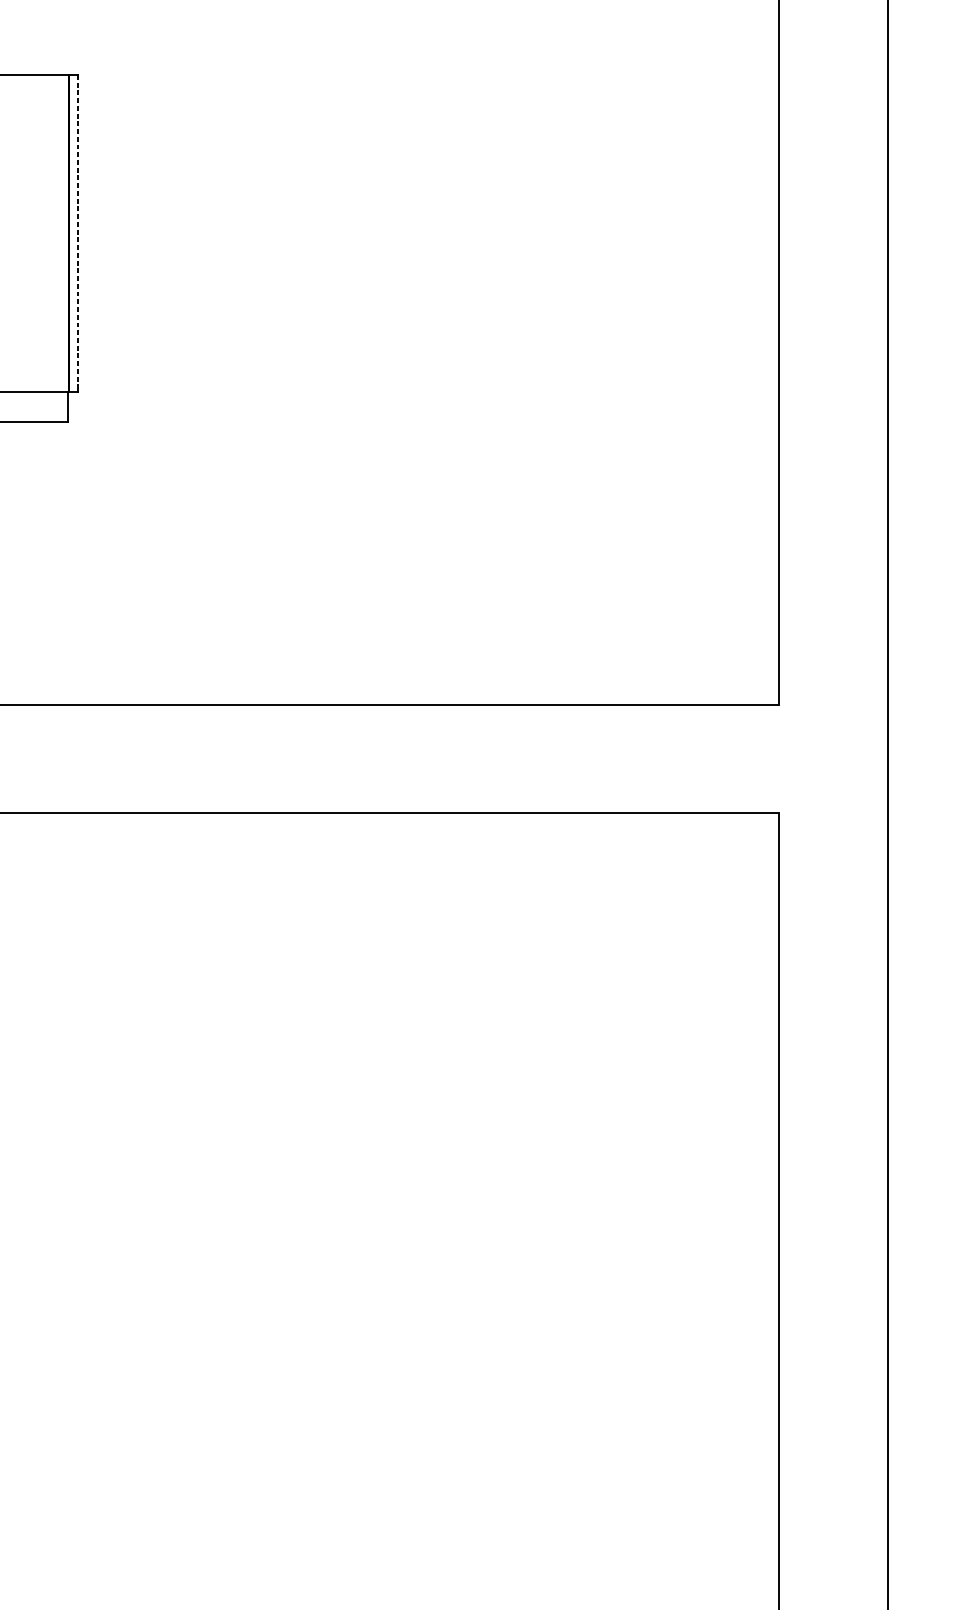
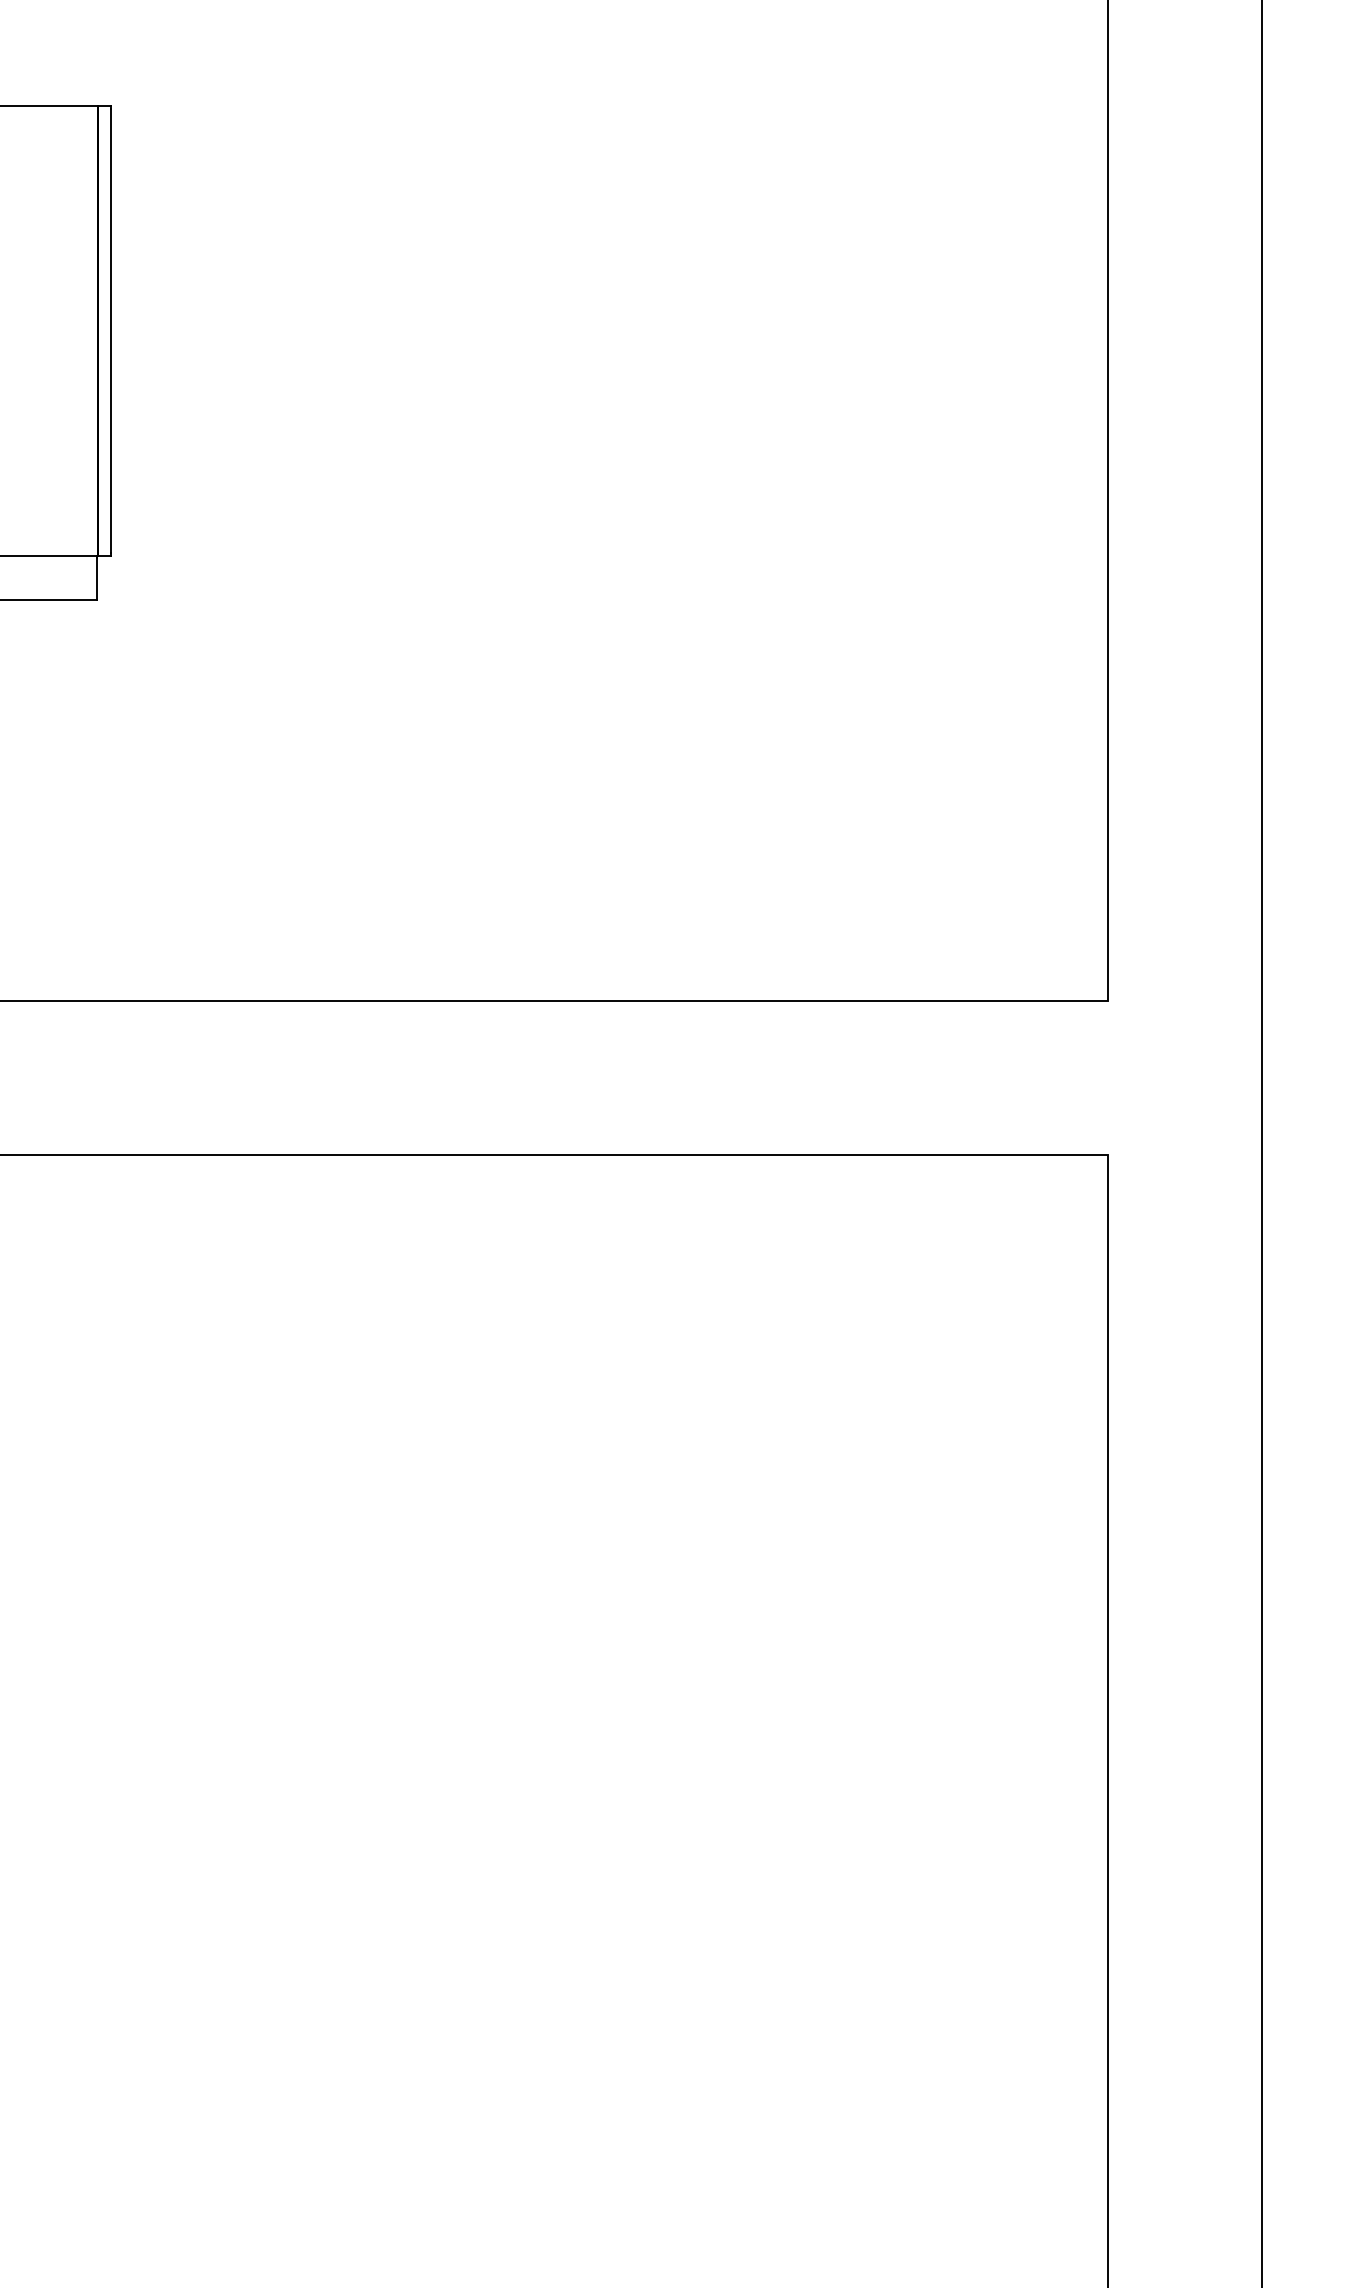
line: (77, 232) -> (110, 330), dashed -> solid

